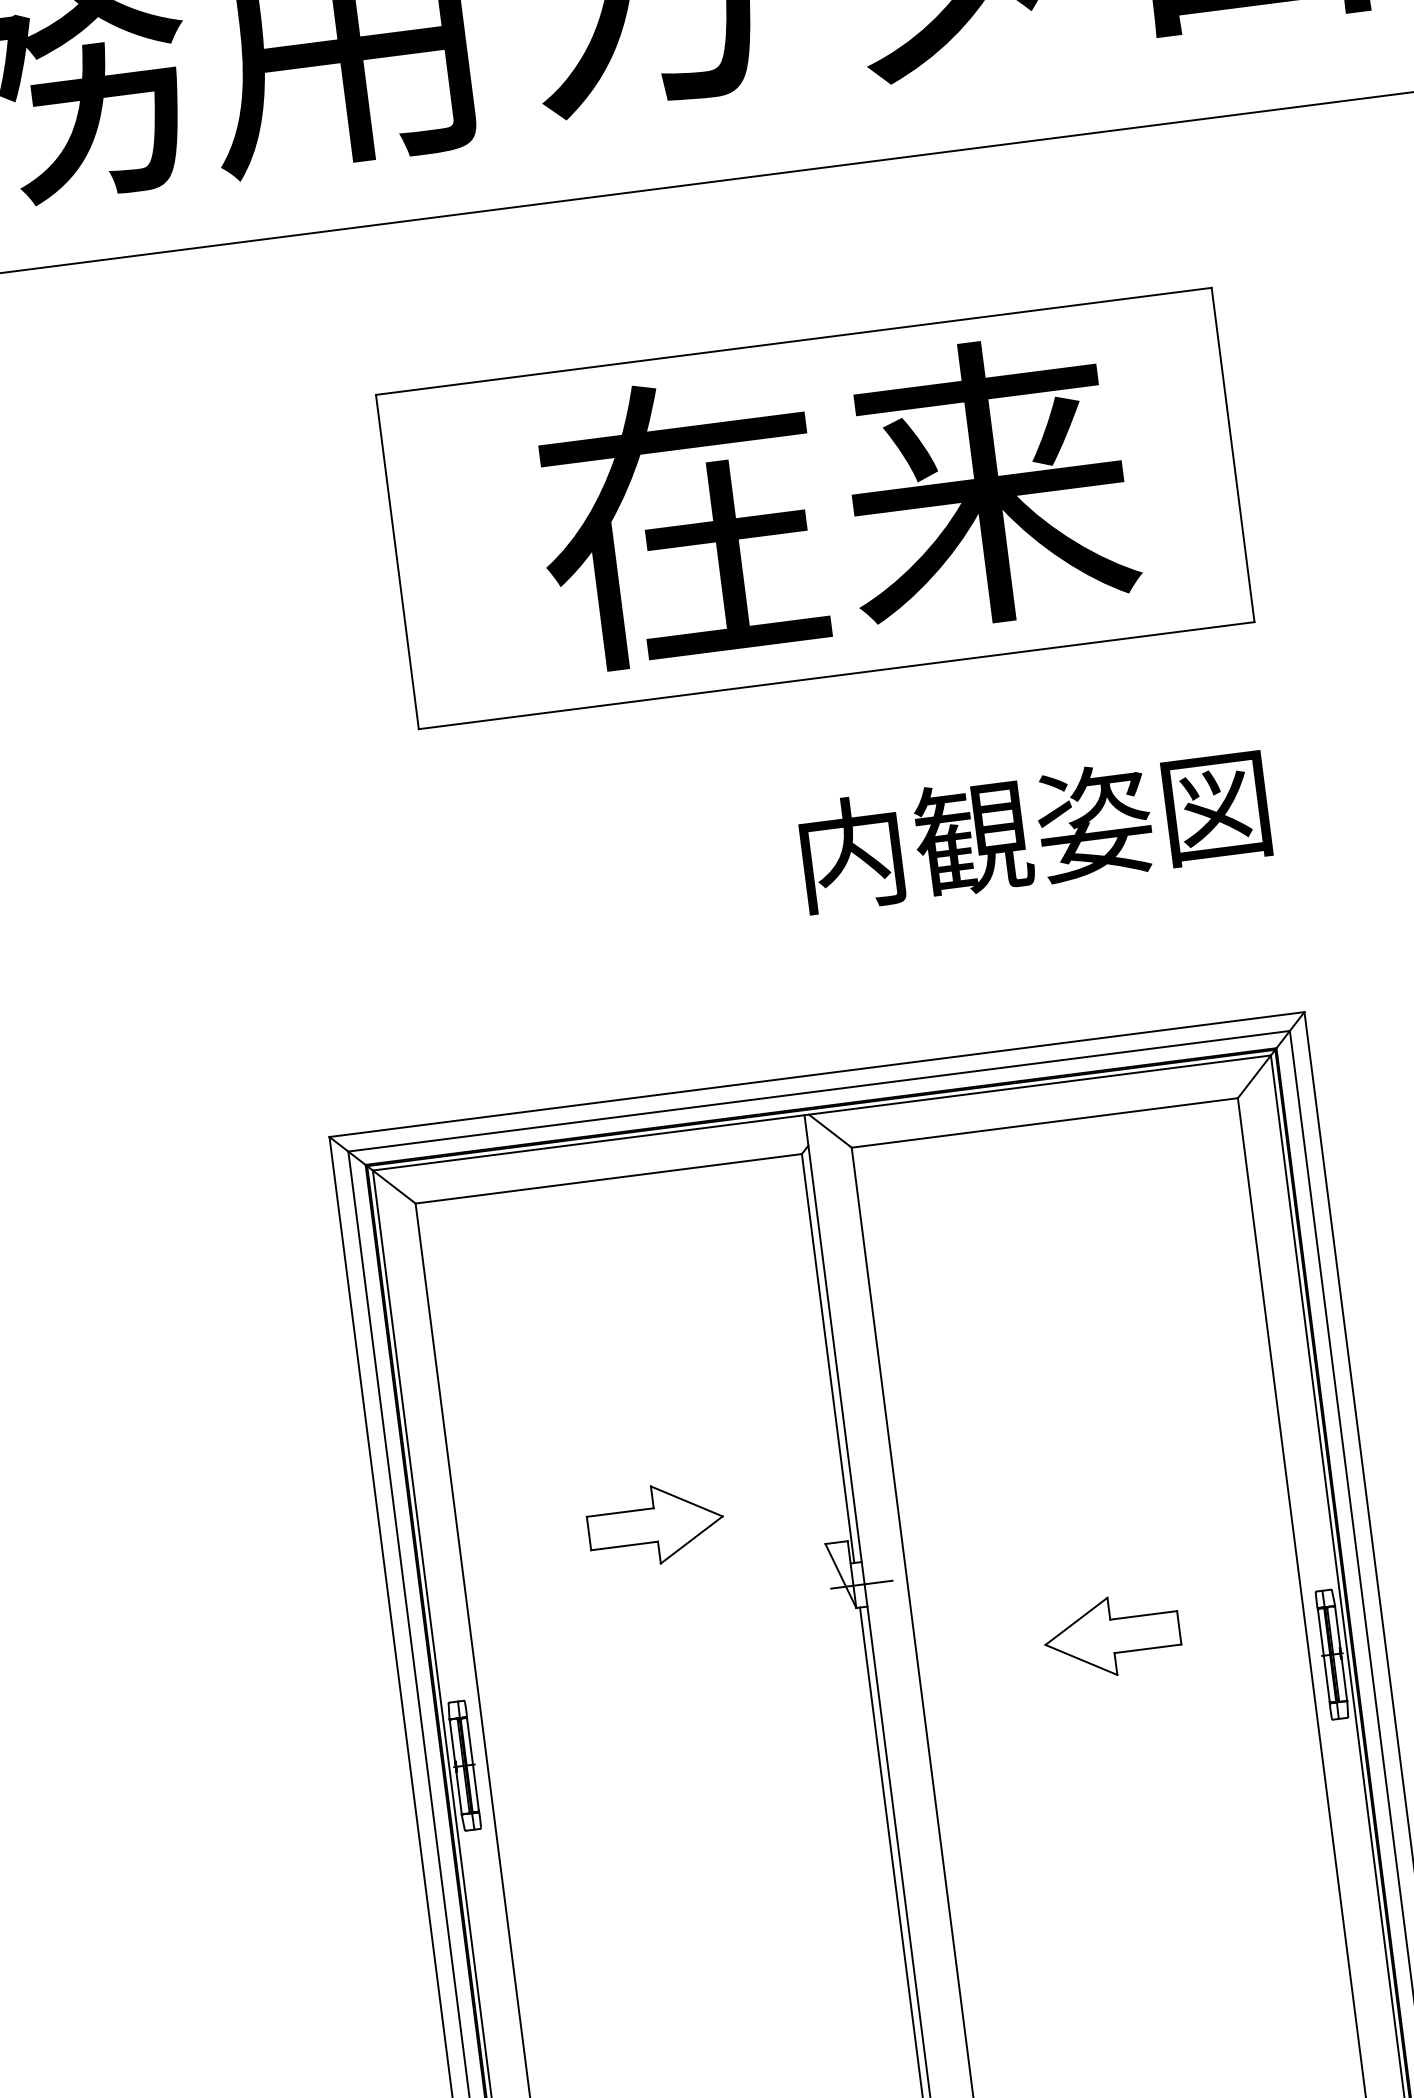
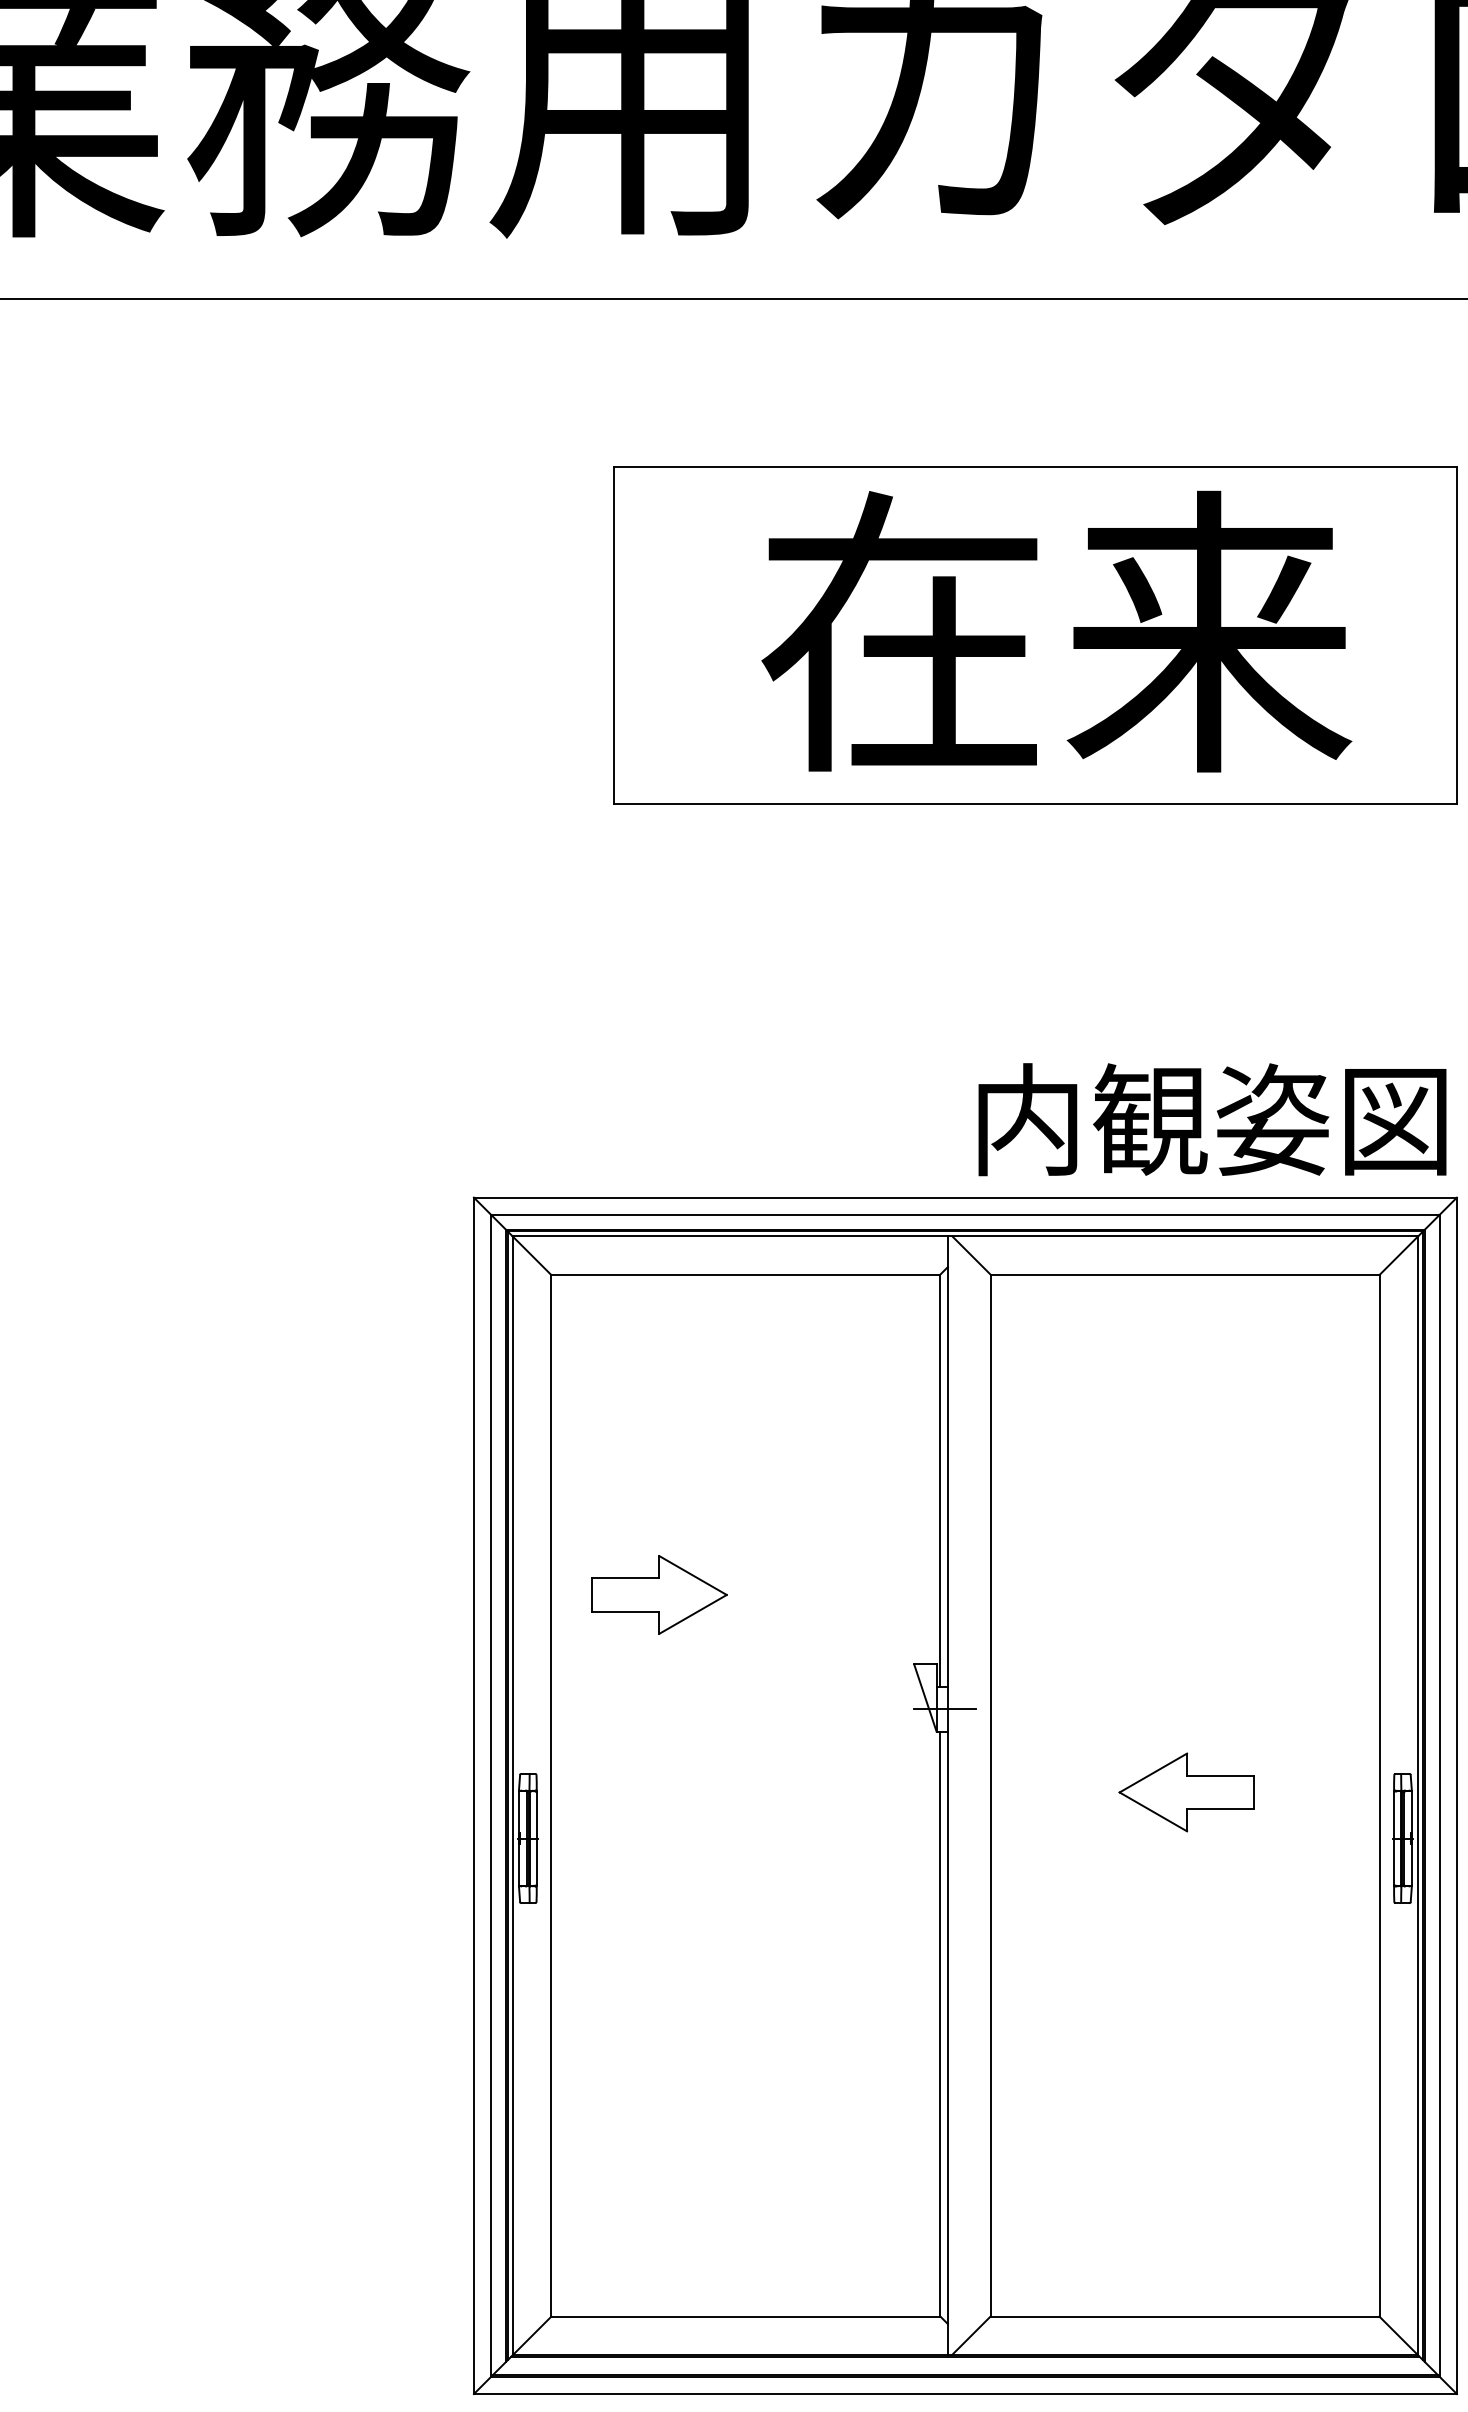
text: (1034, 829) -> (1212, 1119), moved
part: (655, 1524) -> (659, 1594), moved

